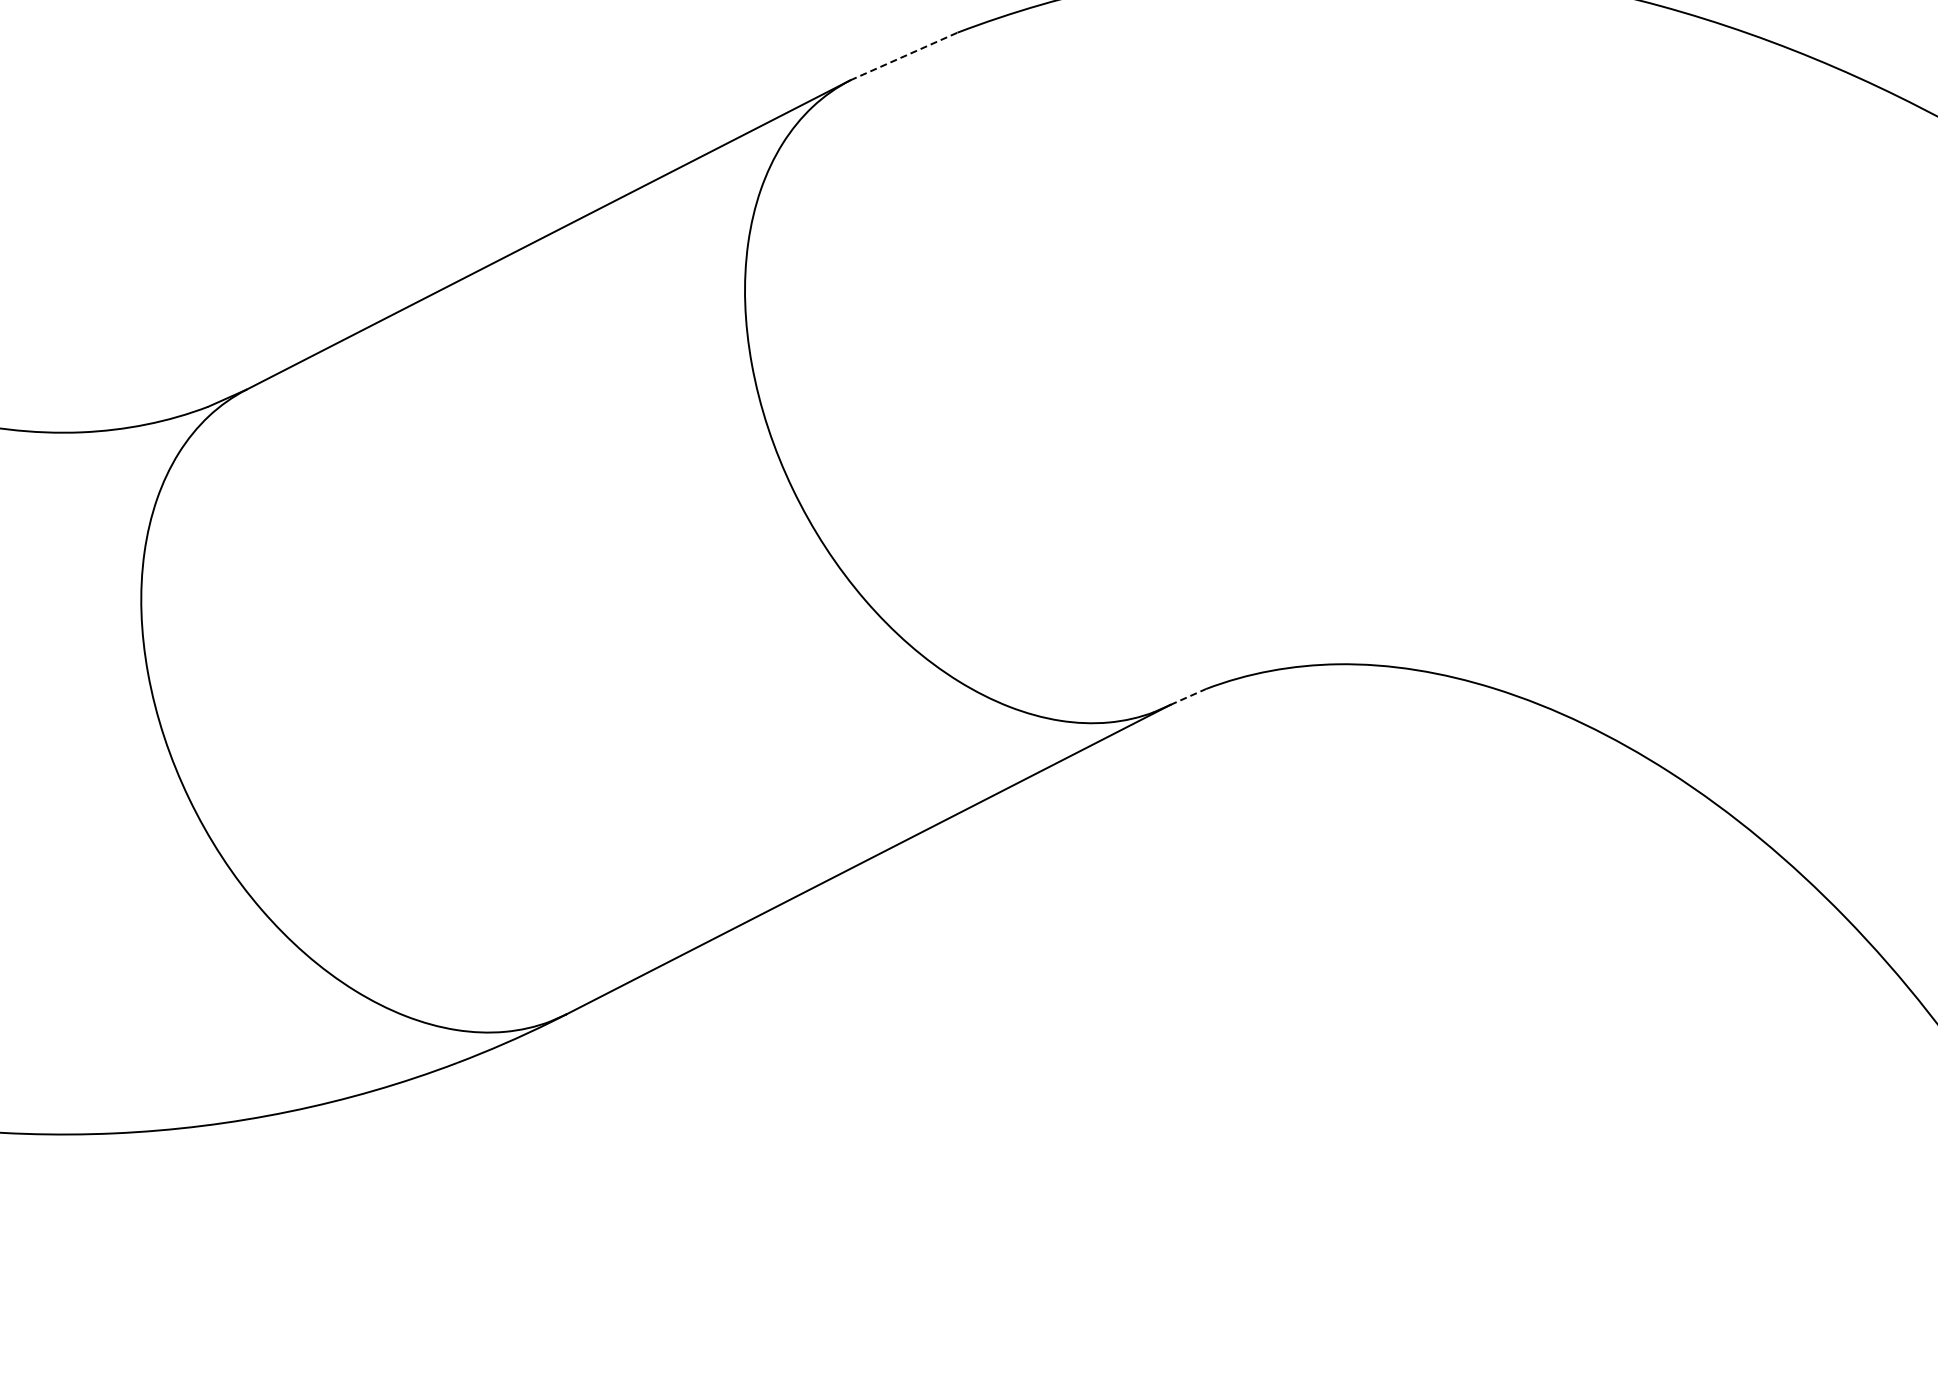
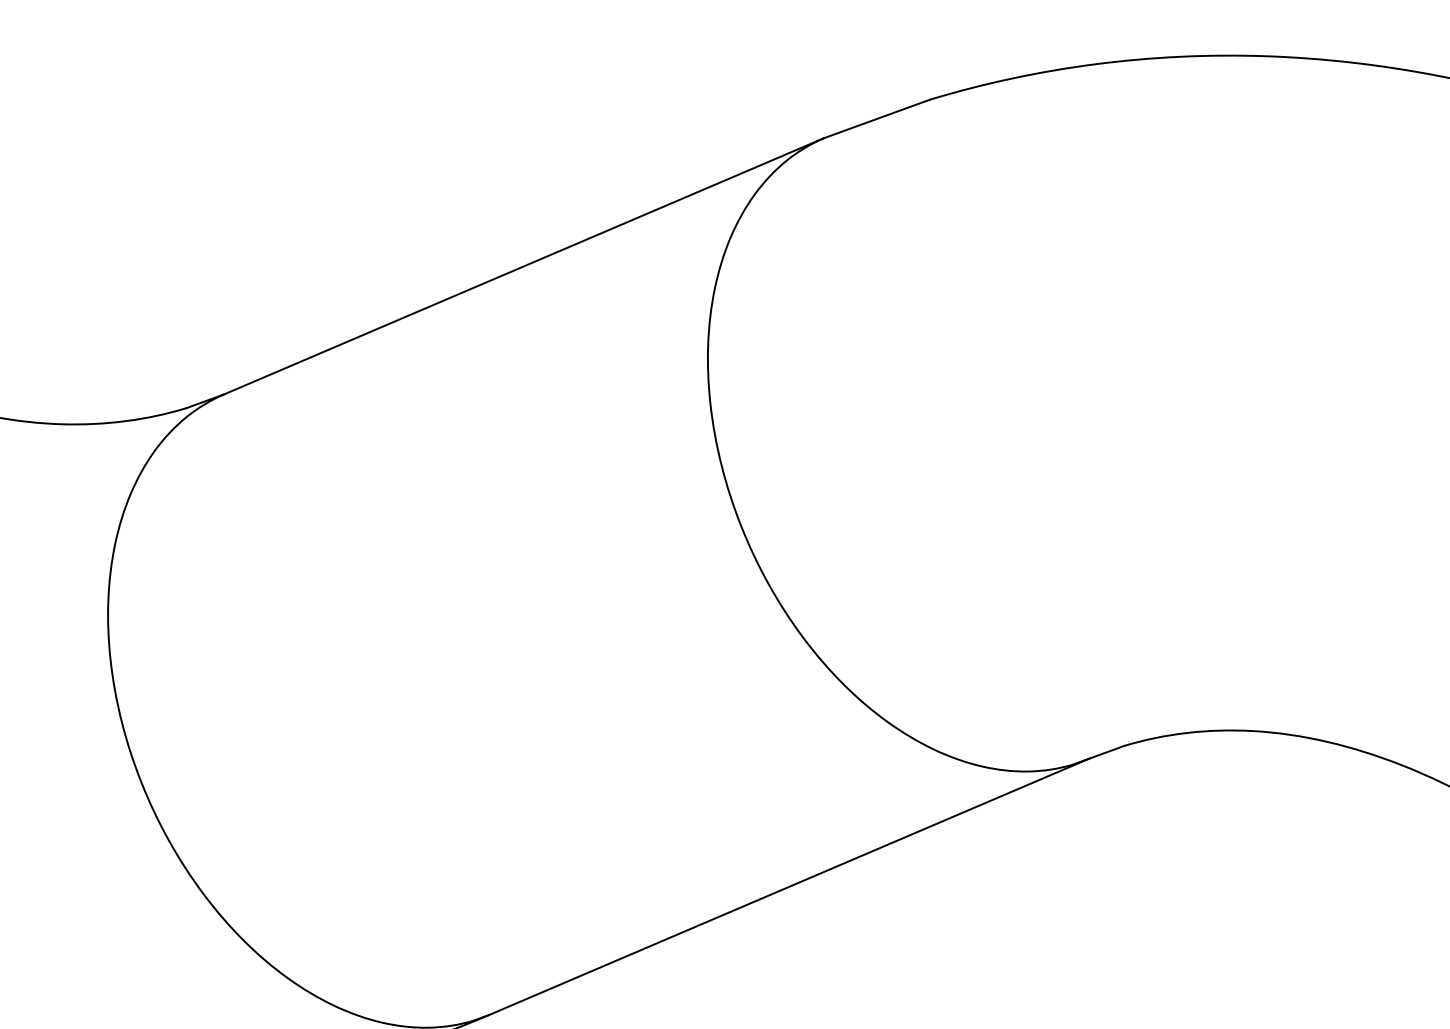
line: (903, 56) -> (876, 118), dashed -> solid
line: (1188, 696) -> (1106, 751), dashed -> solid

